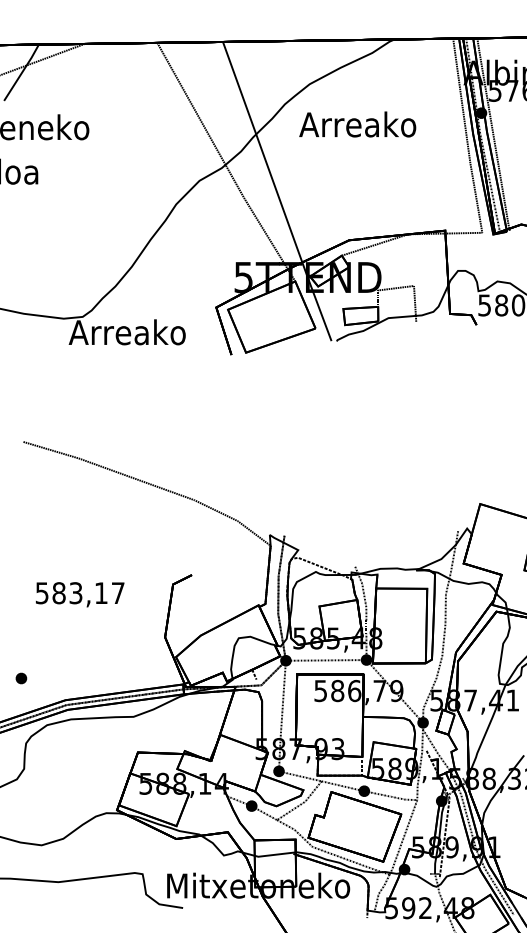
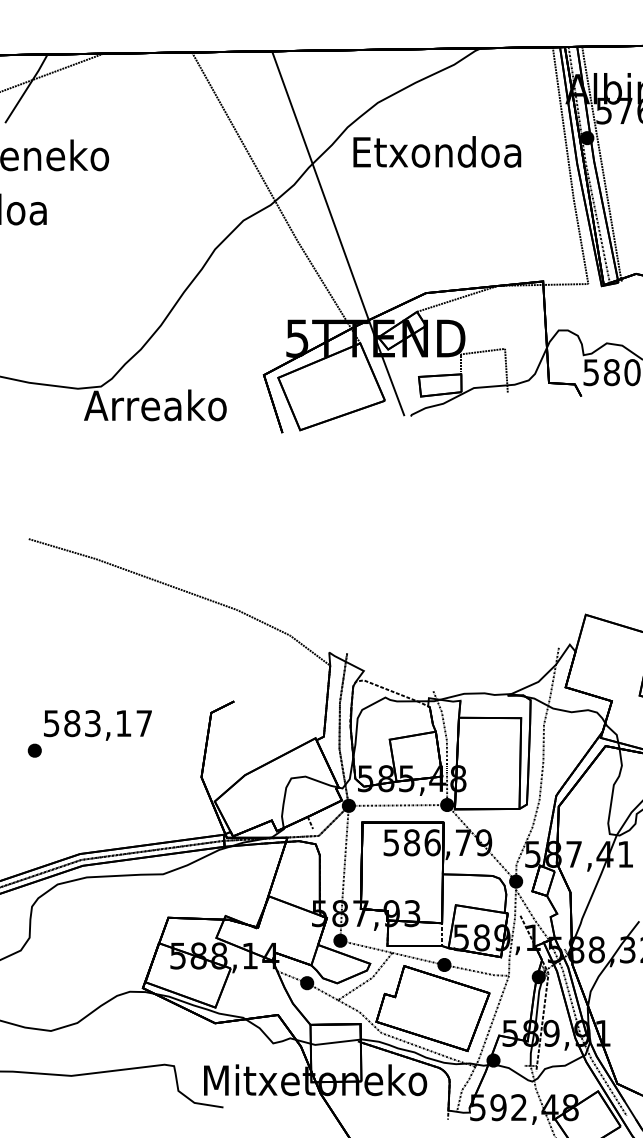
text: (358, 124) -> (437, 151), Arreako -> Etxondoa
part: (21, 678) -> (34, 750), moved

